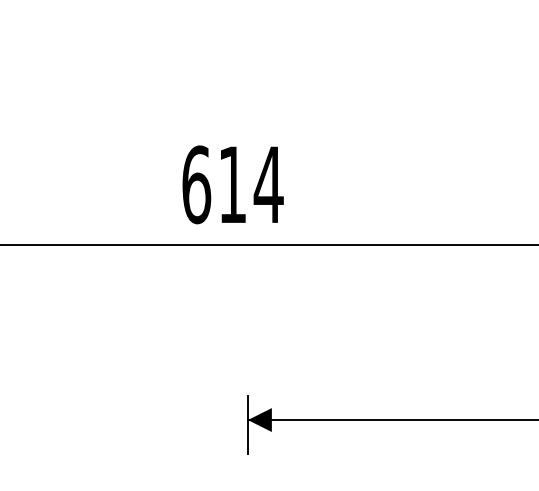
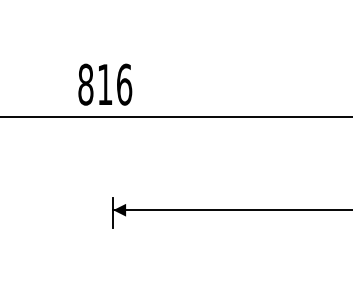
text: (233, 184) -> (105, 84), 614 -> 816

